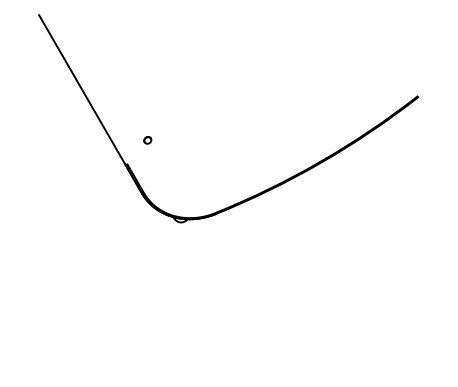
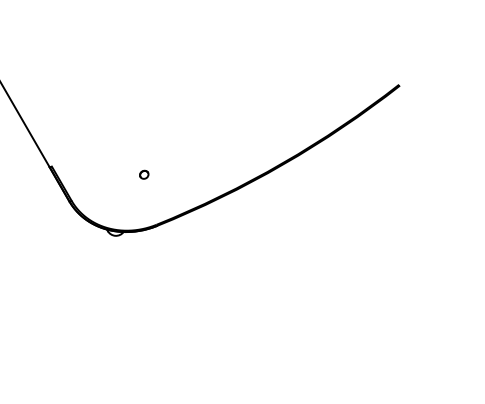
part: (147, 140) -> (143, 174), moved

